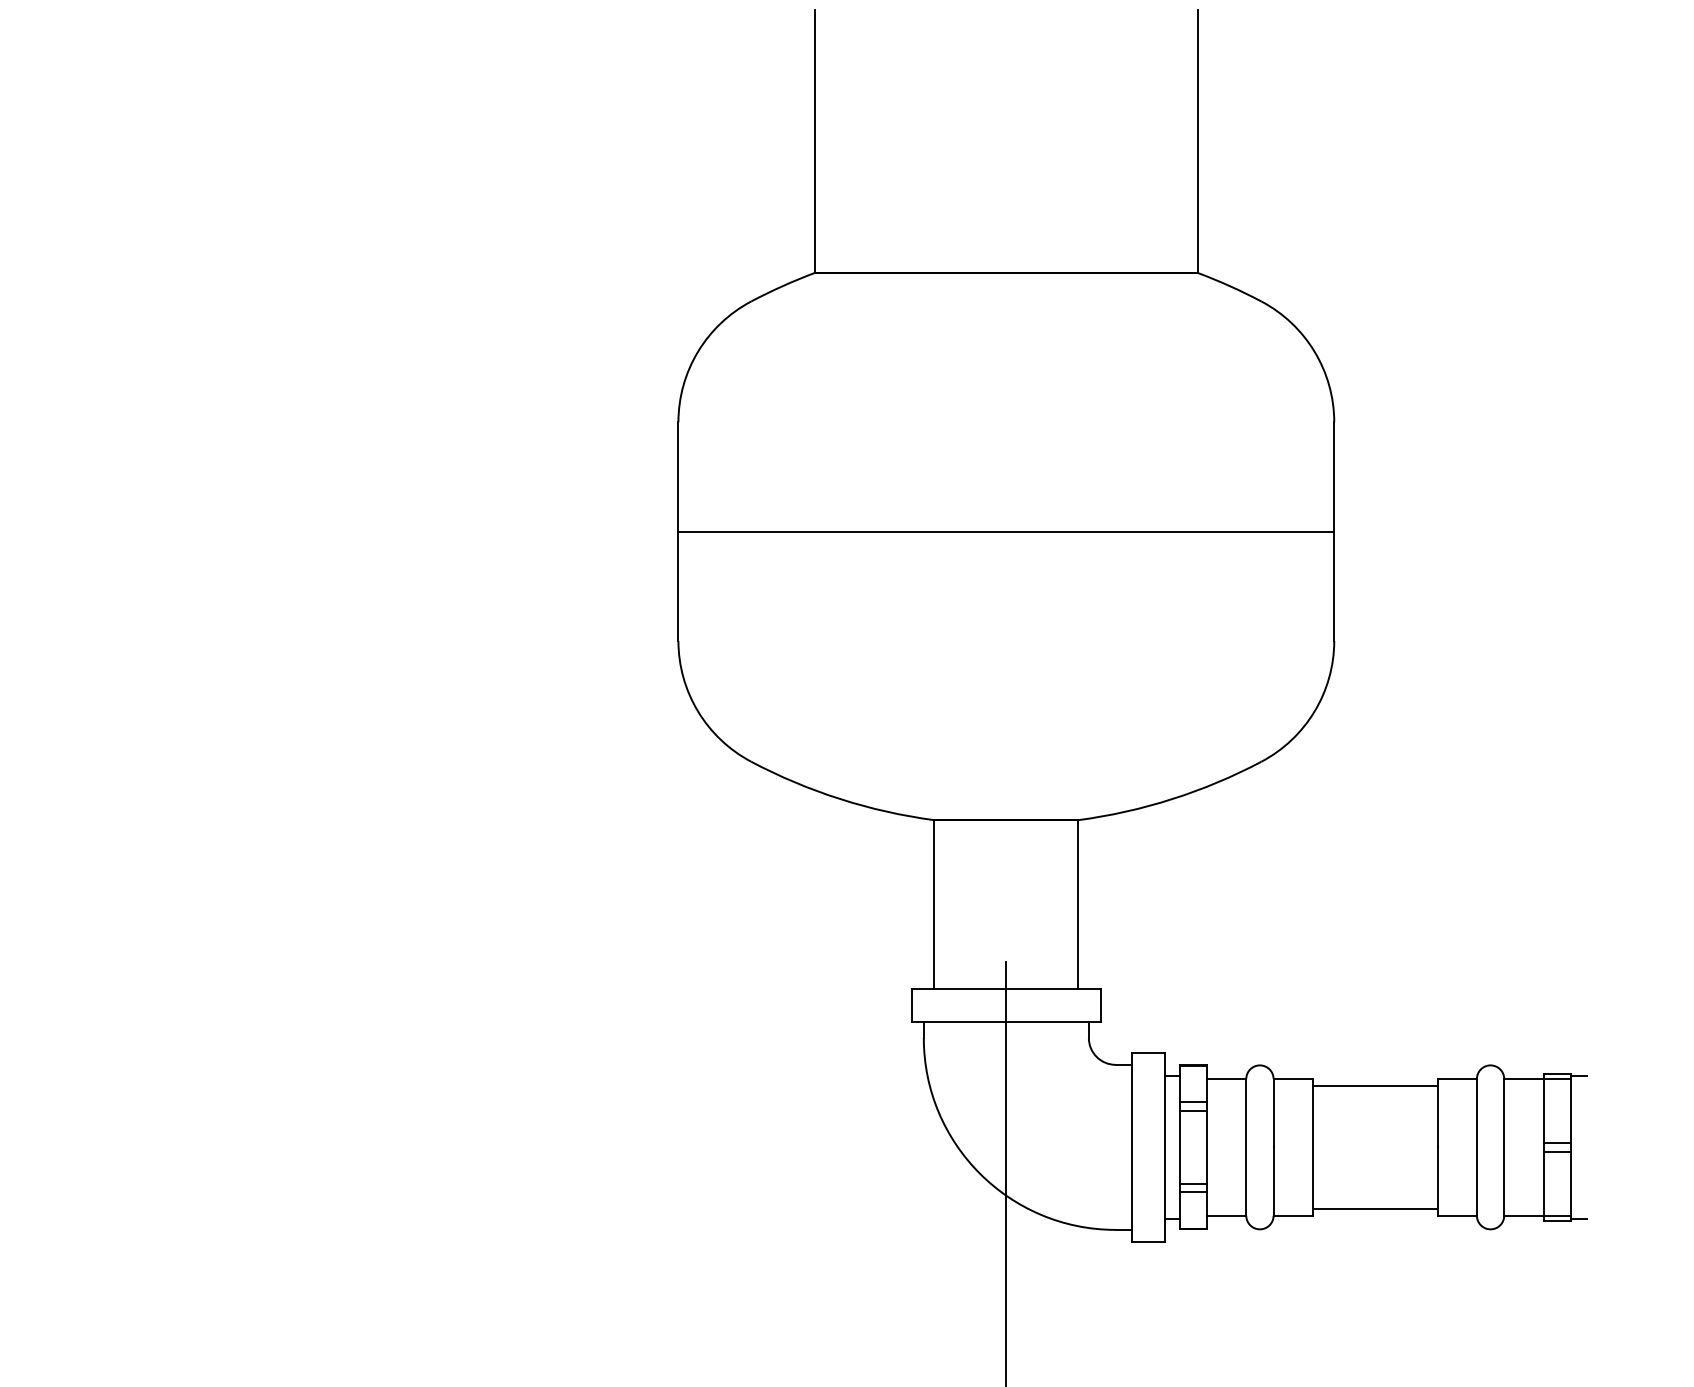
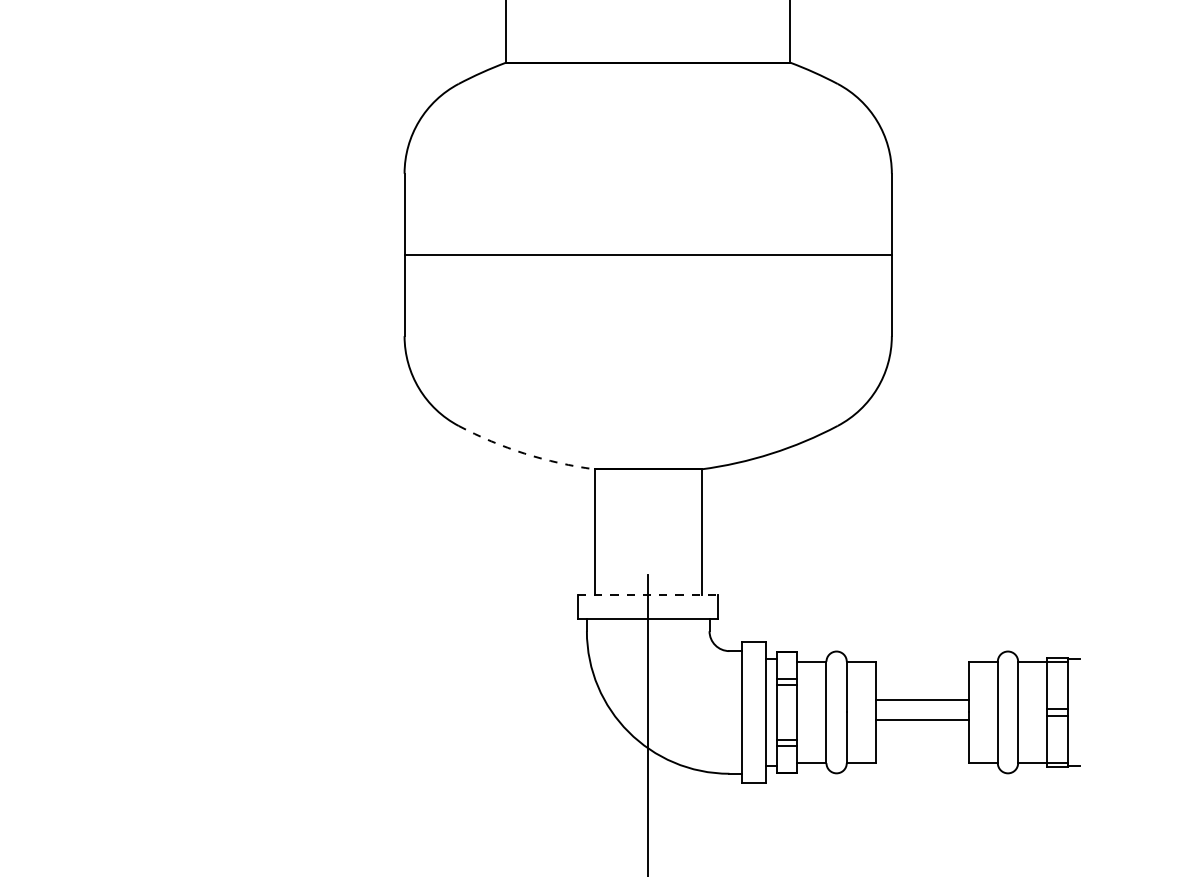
arc: (840, 799) -> (524, 453), solid -> dashed
line: (1006, 988) -> (648, 594), solid -> dashed
line: (1374, 1085) -> (921, 719), moved
line: (1374, 1209) -> (921, 699), moved

